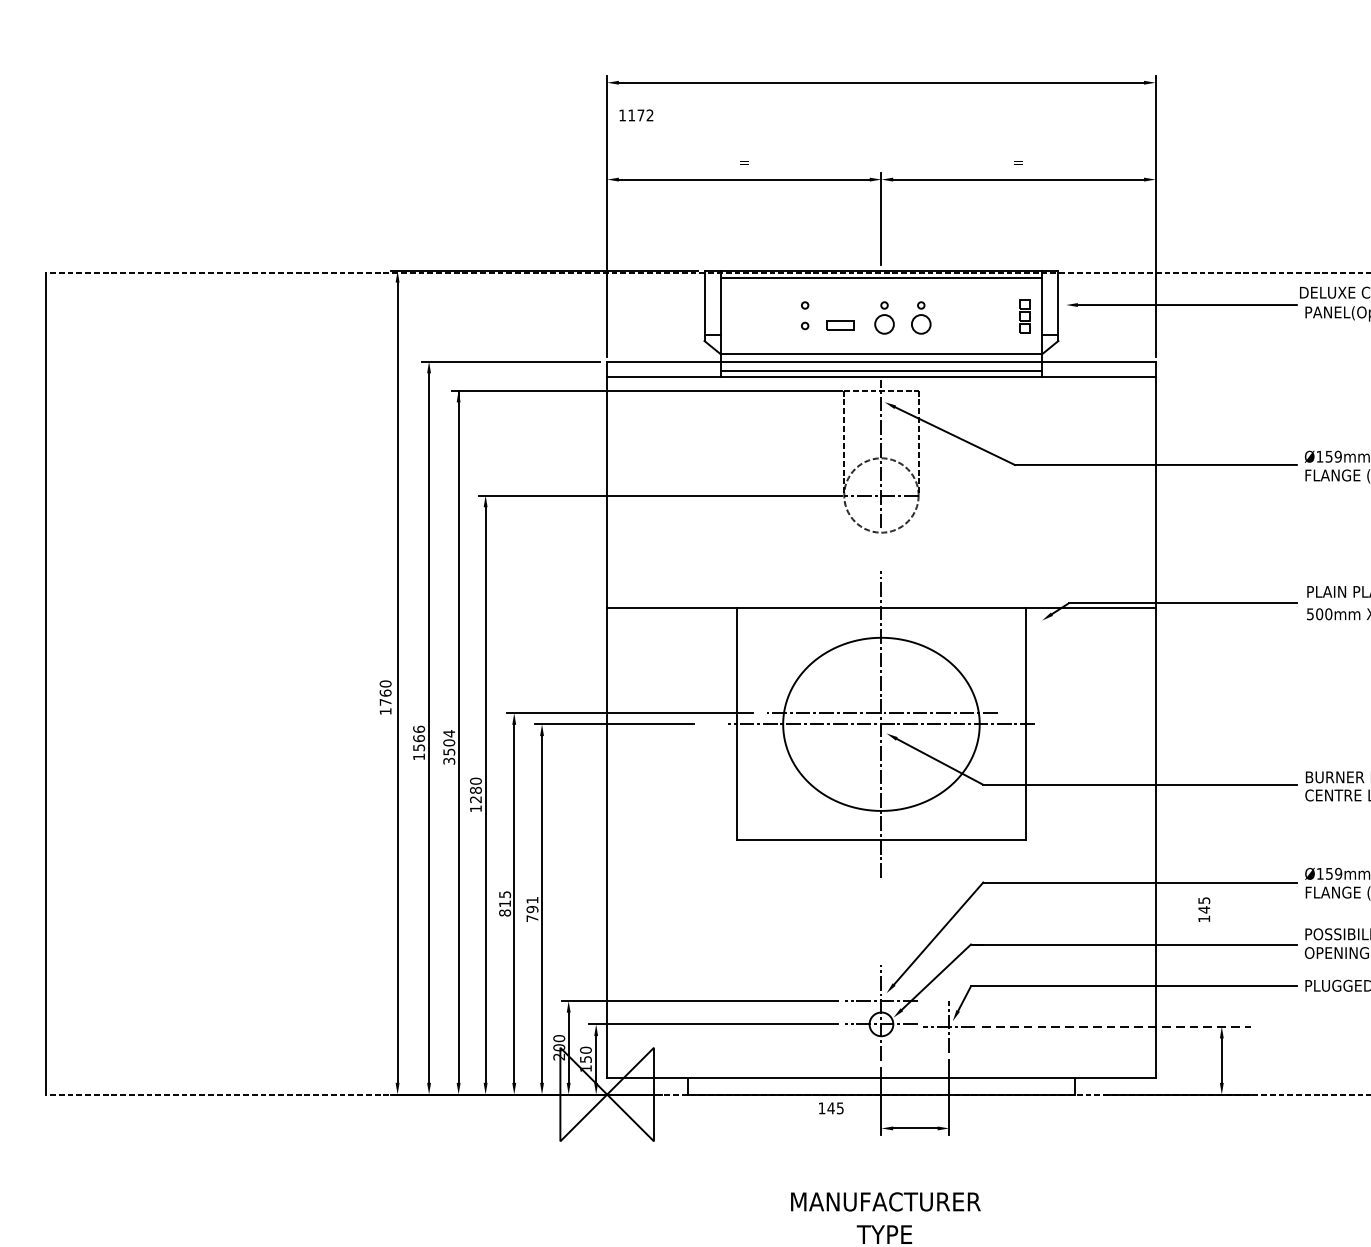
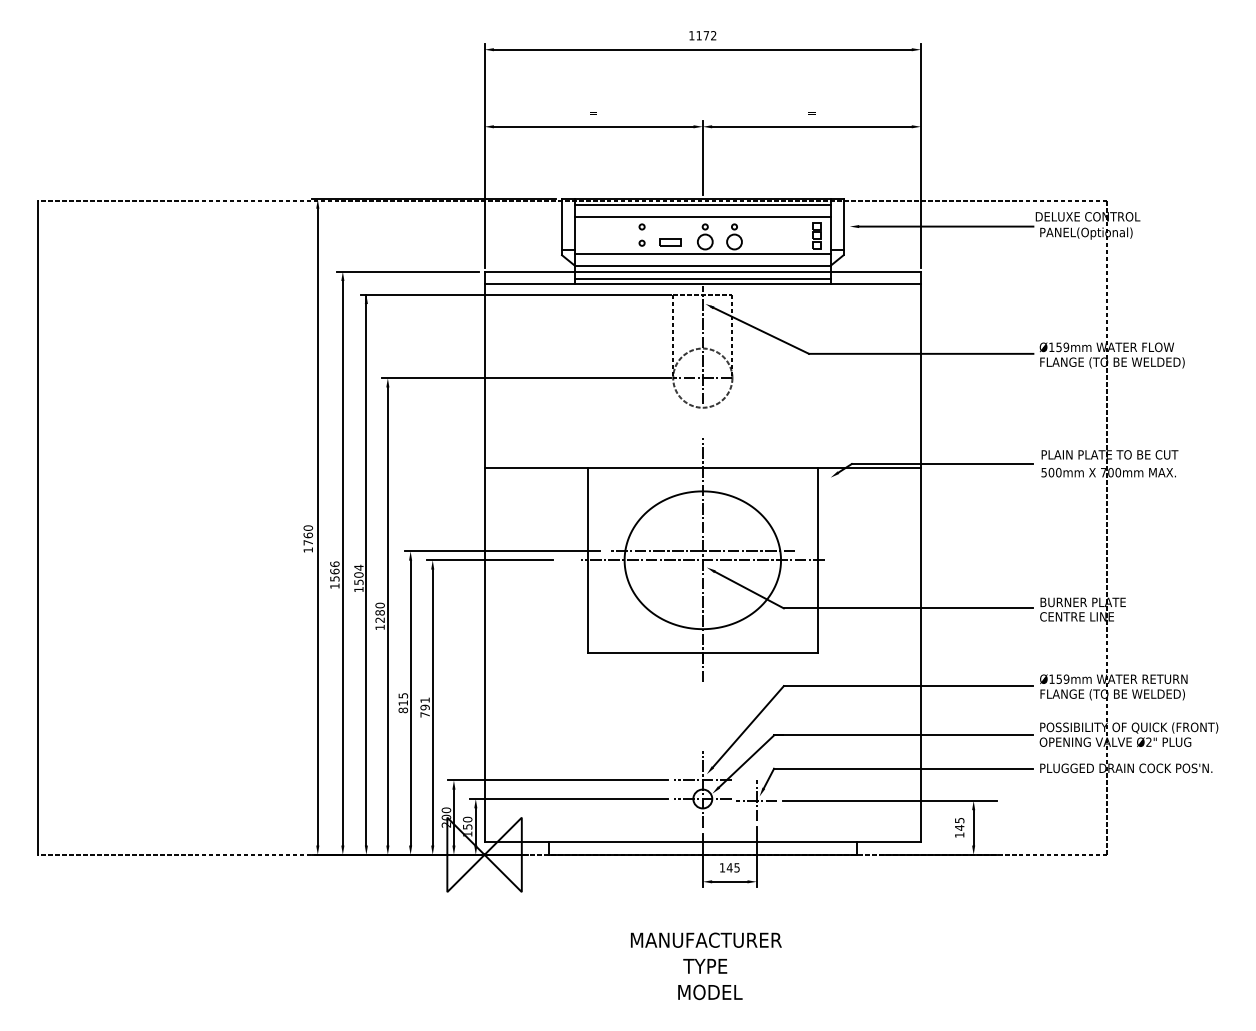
text: (635, 115) -> (702, 35), moved
line: (881, 292) -> (702, 216), added
line: (881, 340) -> (702, 254), added
text: (448, 761) -> (358, 589), 3504 -> 1504
text: (1204, 909) -> (959, 827), moved
line: (1116, 1026) -> (889, 800), dashed -> solid
text: (830, 1107) -> (729, 867), moved

